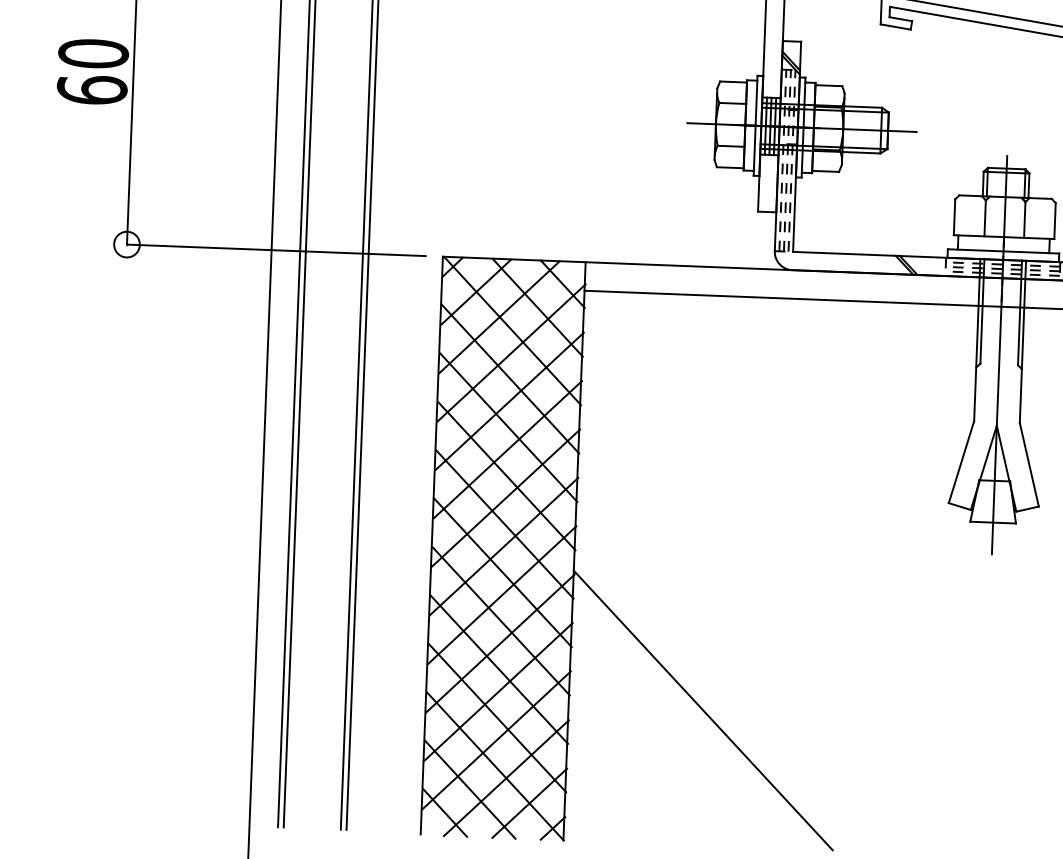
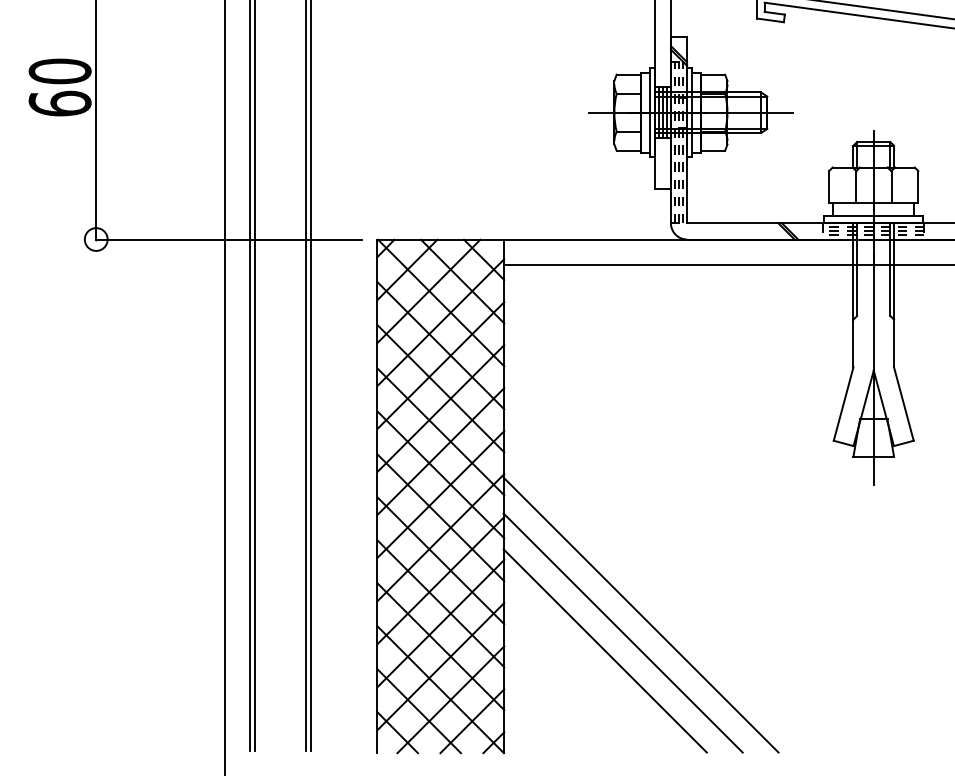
line: (723, 690) -> (640, 614), added
line: (681, 729) -> (604, 650), added

